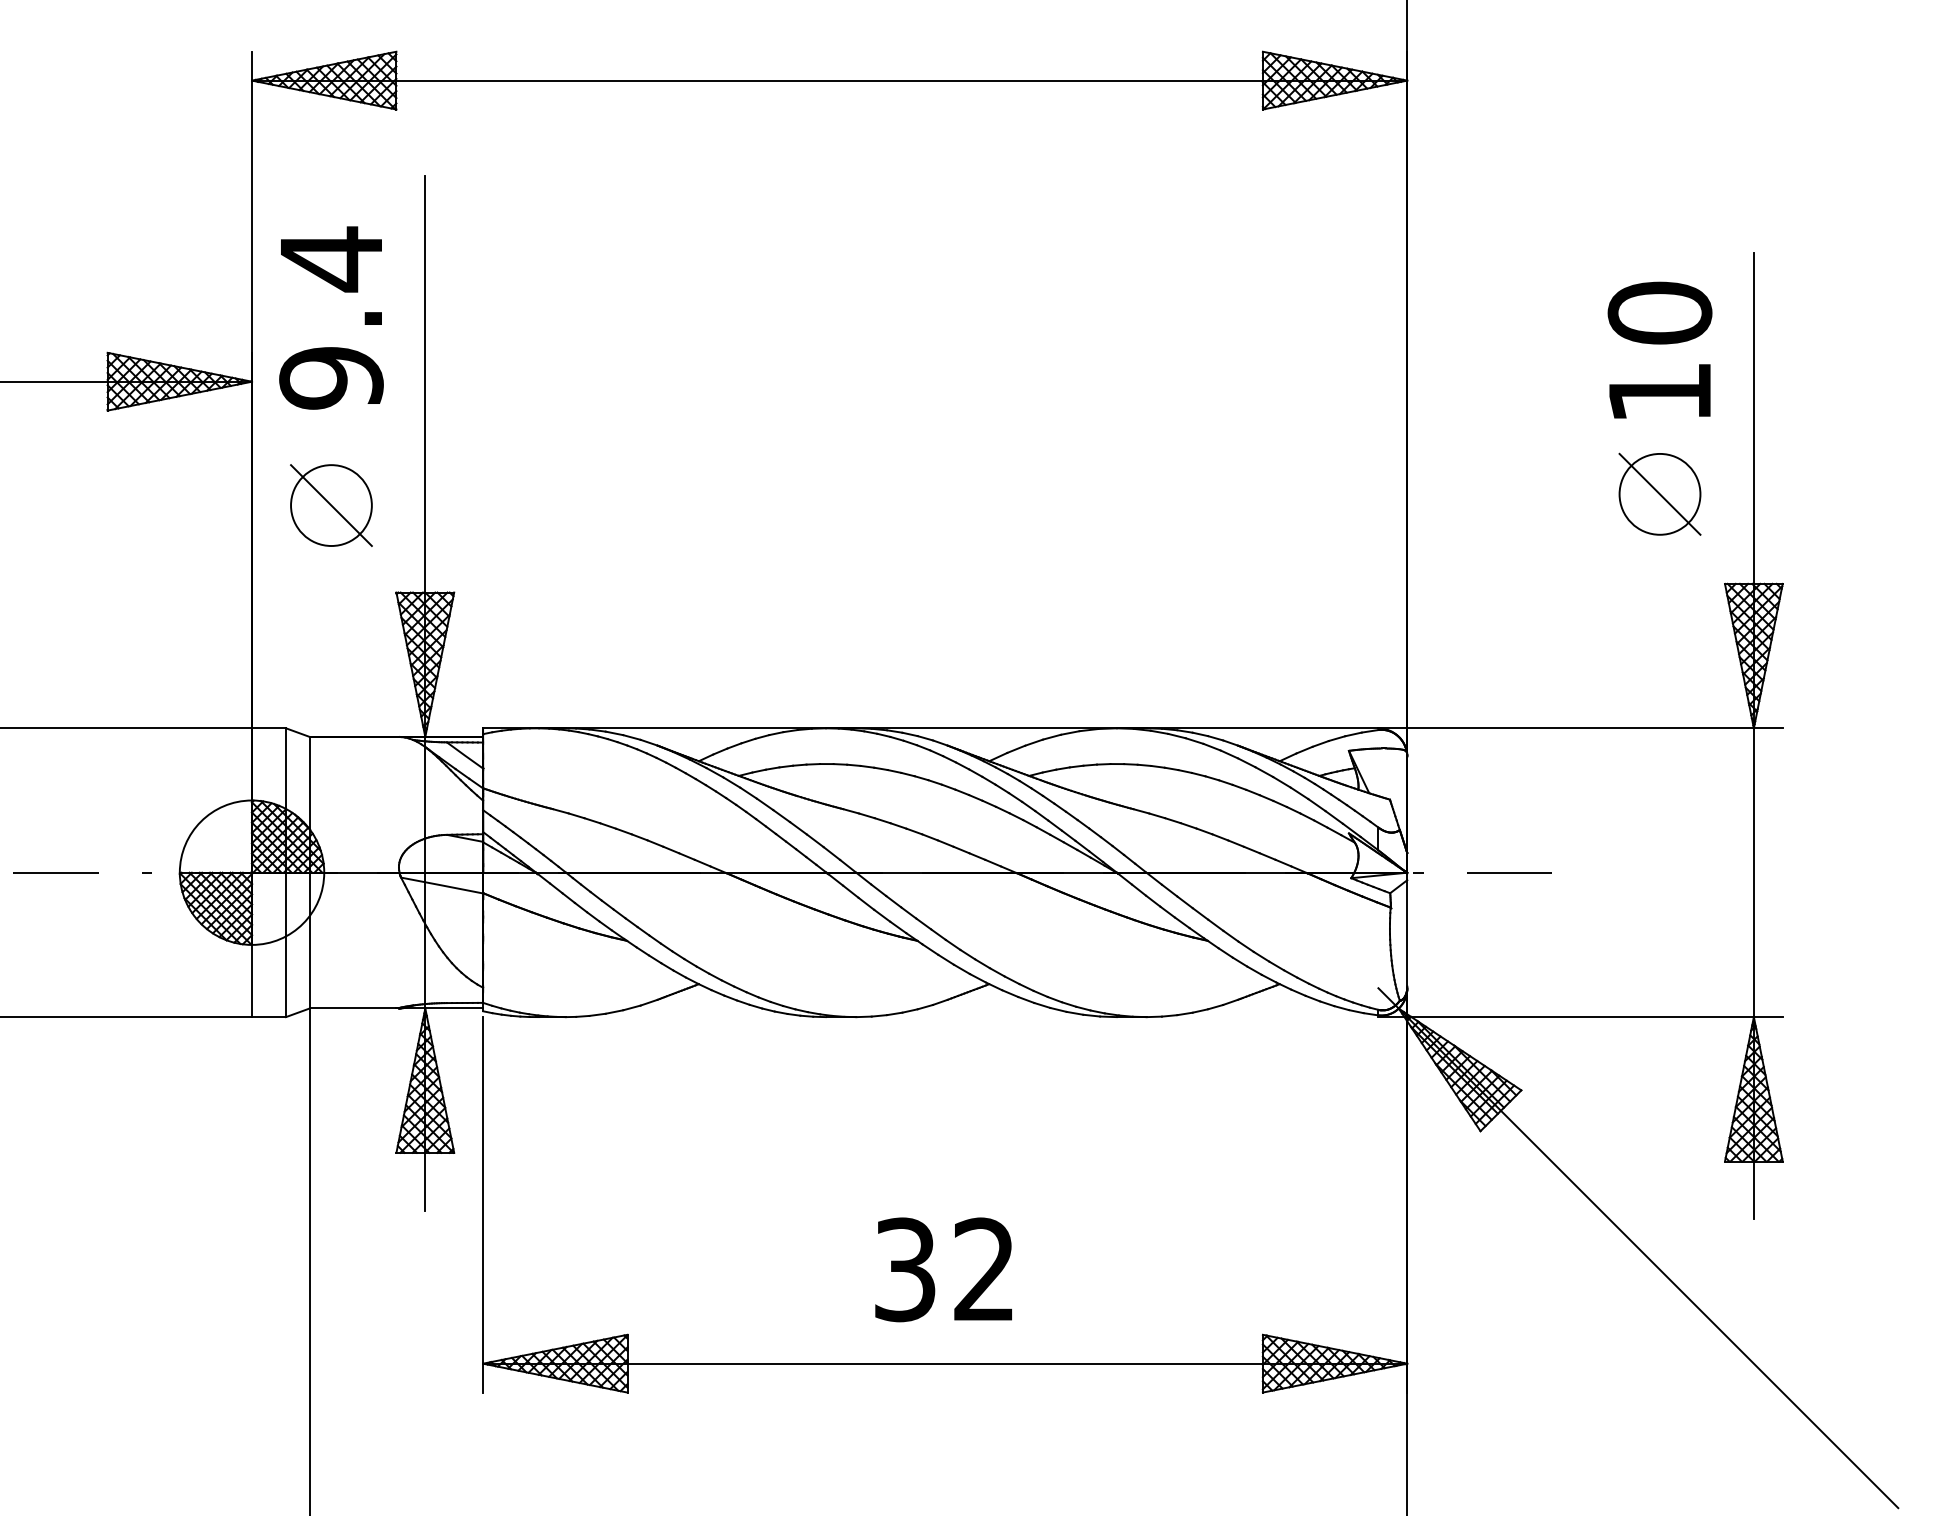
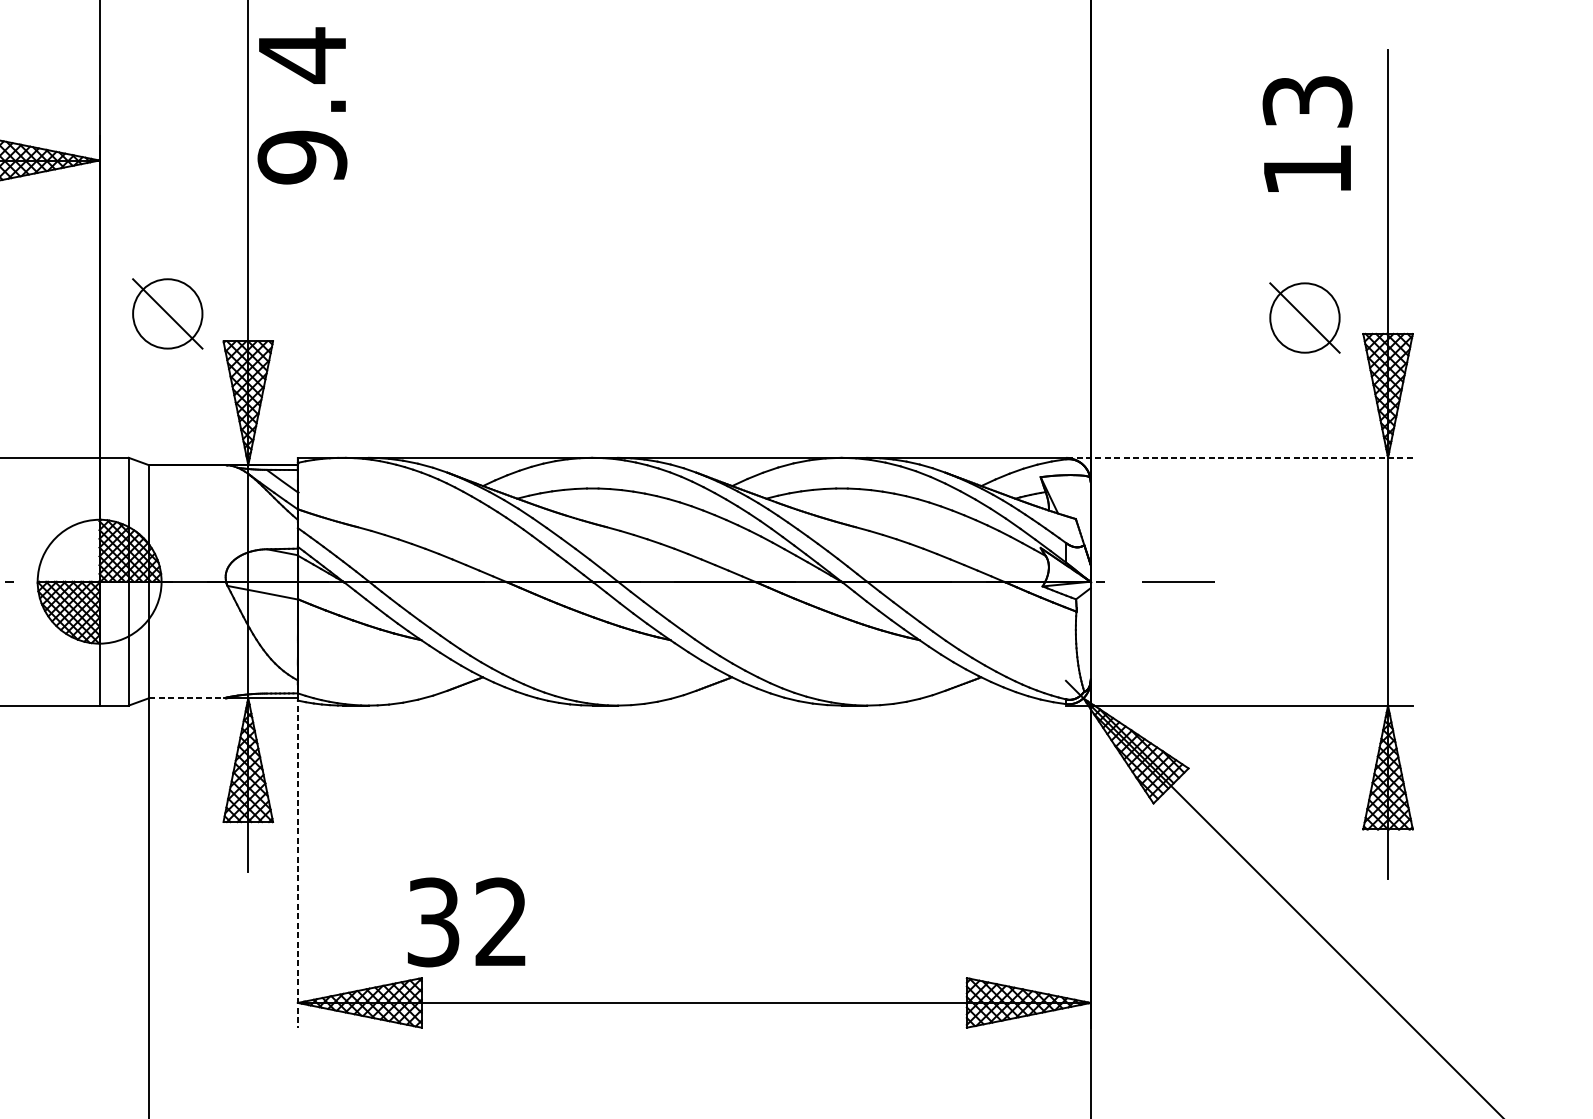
text: (1659, 312) -> (1307, 101), 10 -> 13
text: (331, 317) -> (302, 105), moved
part: (1659, 493) -> (1304, 317), moved
part: (331, 505) -> (167, 313), moved
line: (1580, 728) -> (1239, 458), solid -> dashed
line: (354, 1008) -> (187, 698), solid -> dashed
line: (483, 1204) -> (298, 866), solid -> dashed
text: (943, 1269) -> (466, 922), moved

